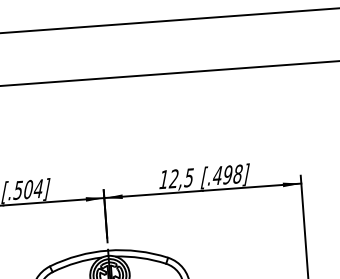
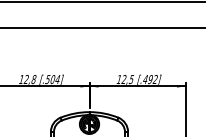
text: (238, 174) -> (155, 79), [.498] -> [.492]

